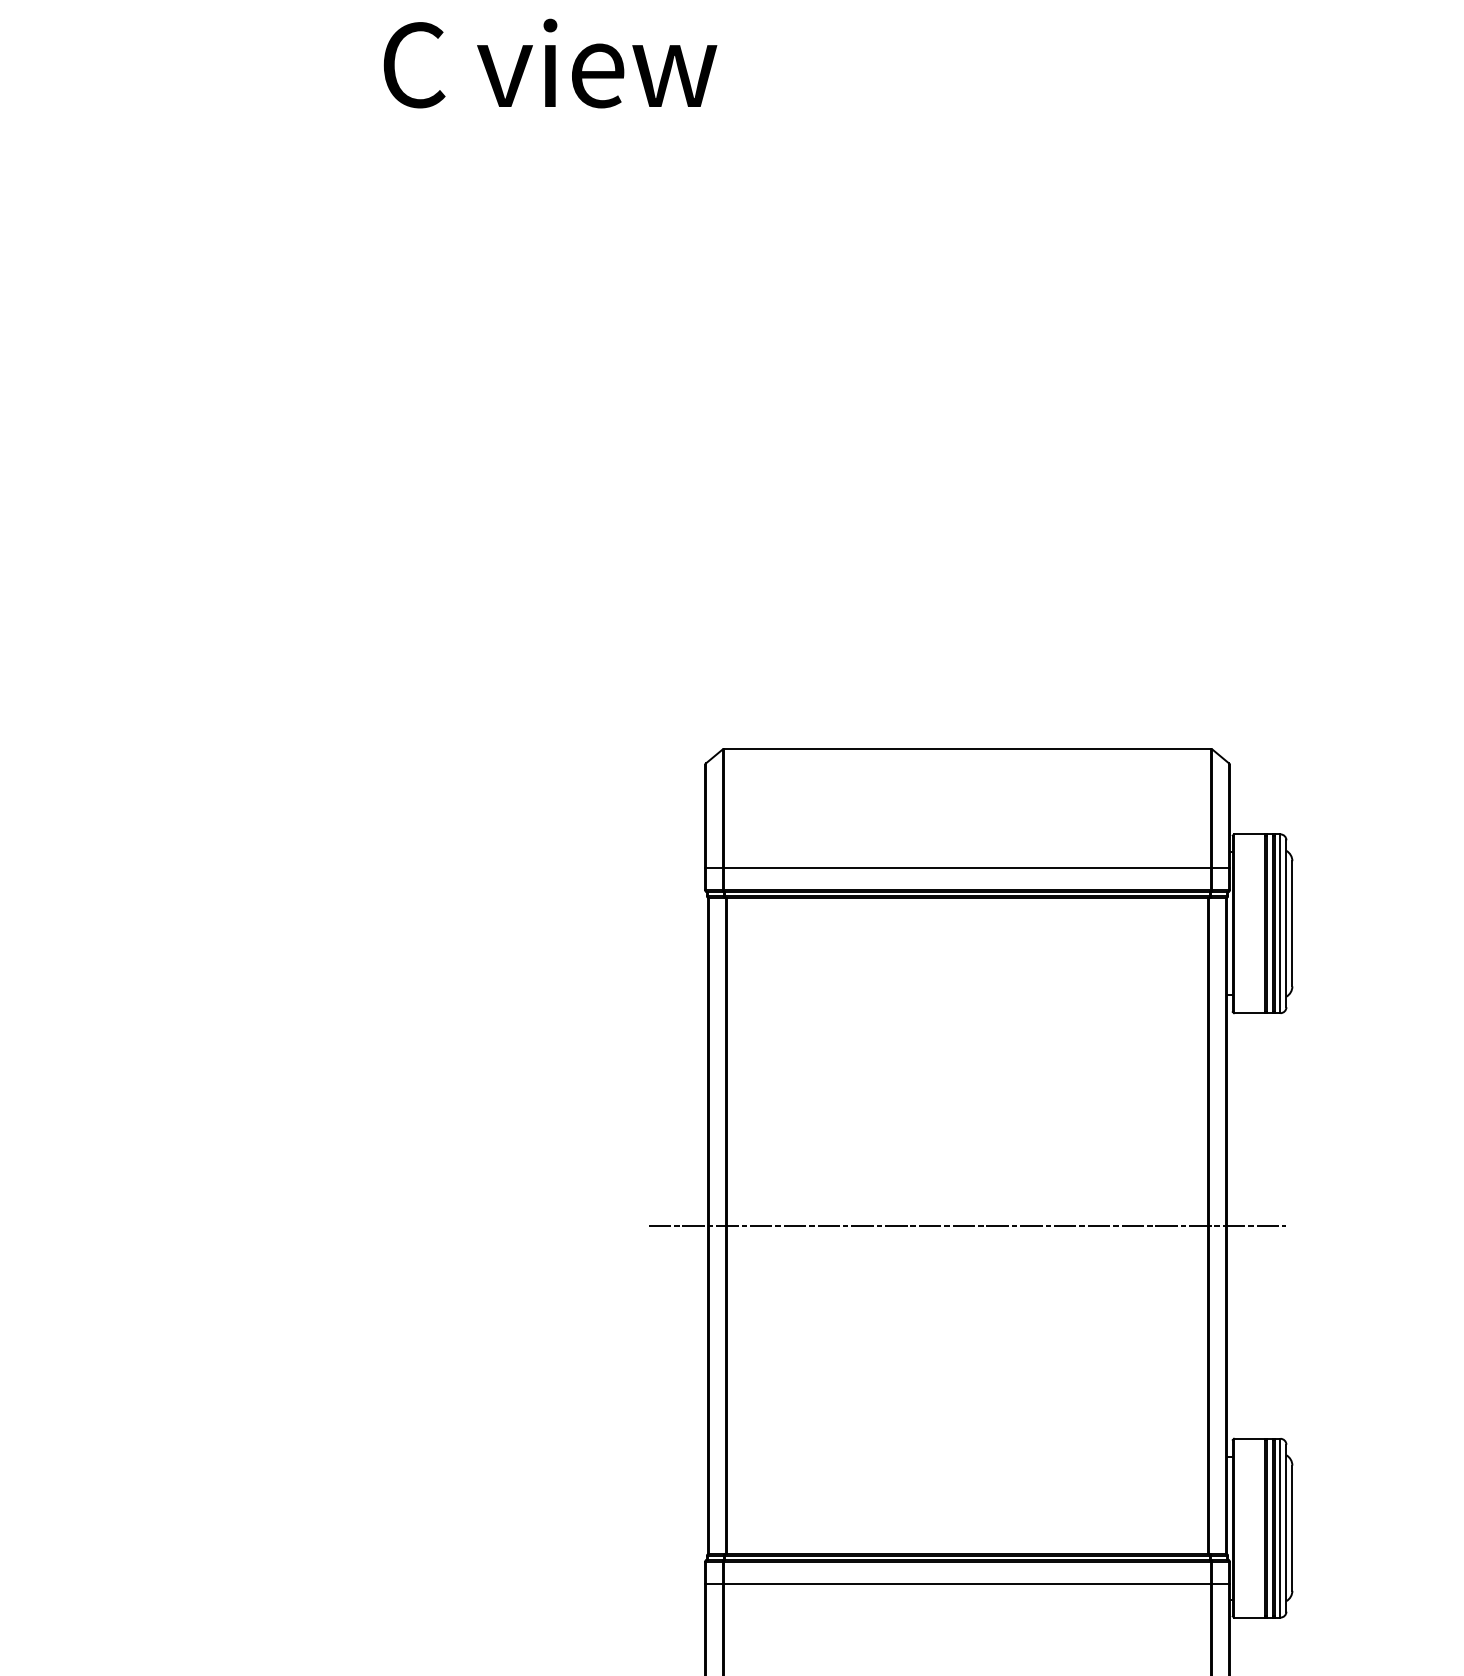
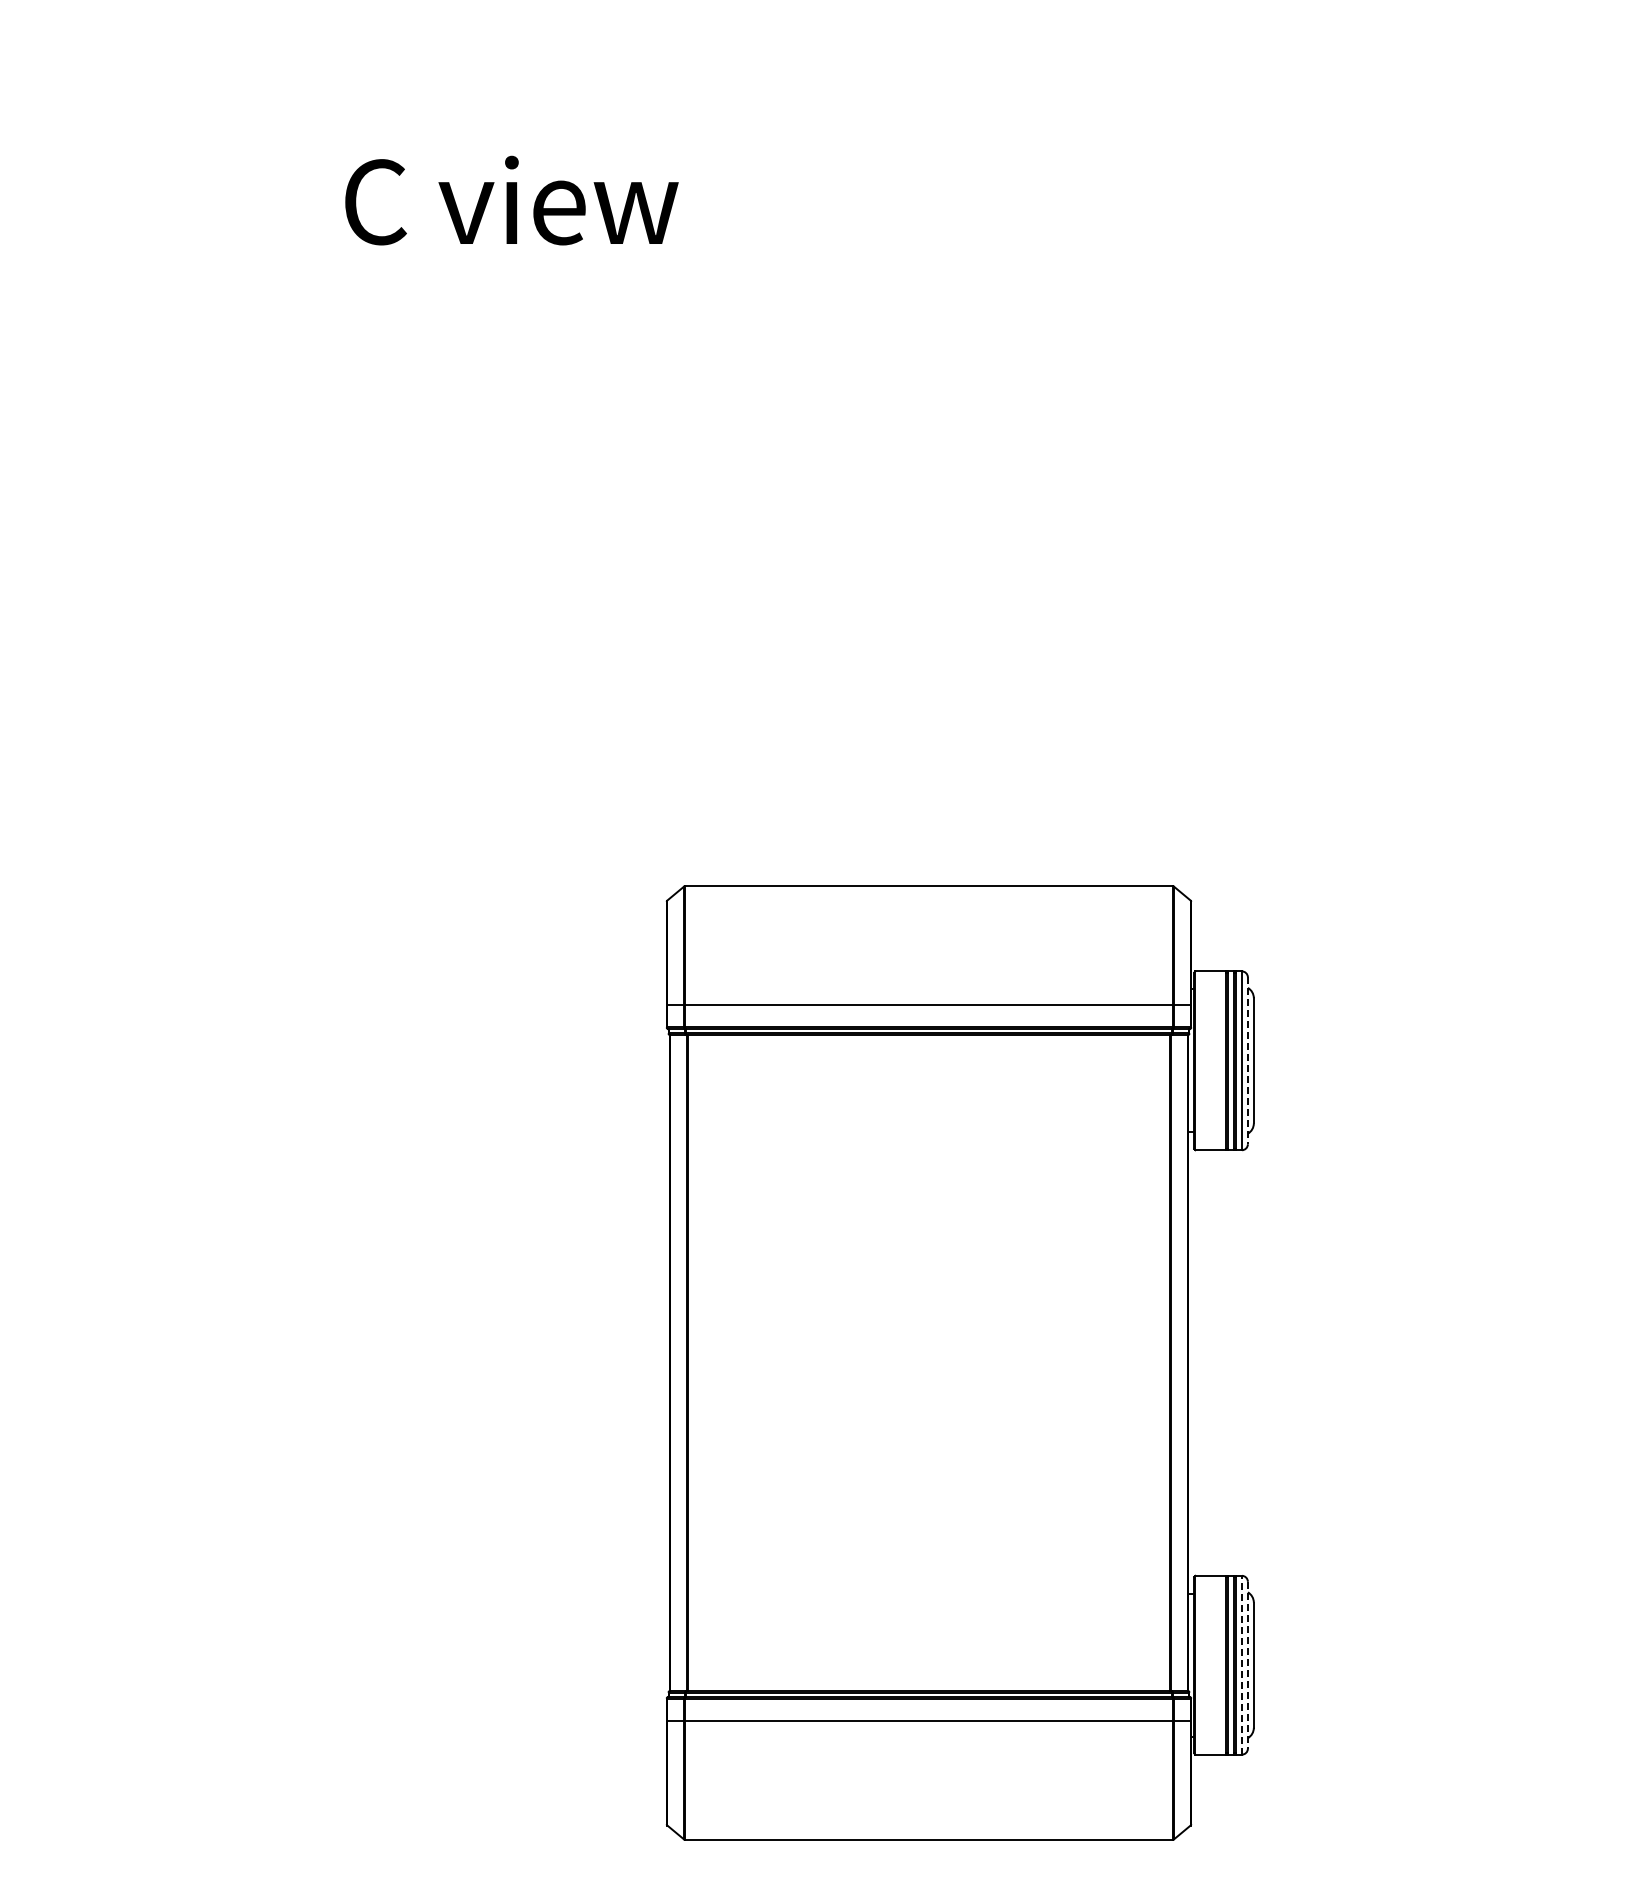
line: (1286, 924) -> (1247, 1061), solid -> dashed
line: (967, 1226) -> (928, 1363), removed
line: (1280, 1527) -> (1241, 1664), solid -> dashed
line: (1286, 1528) -> (1247, 1665), solid -> dashed

